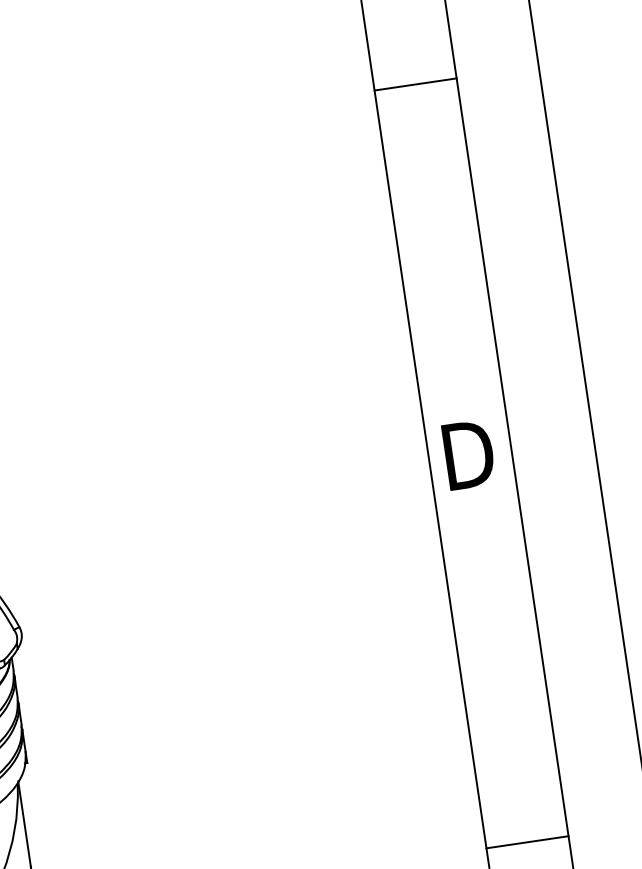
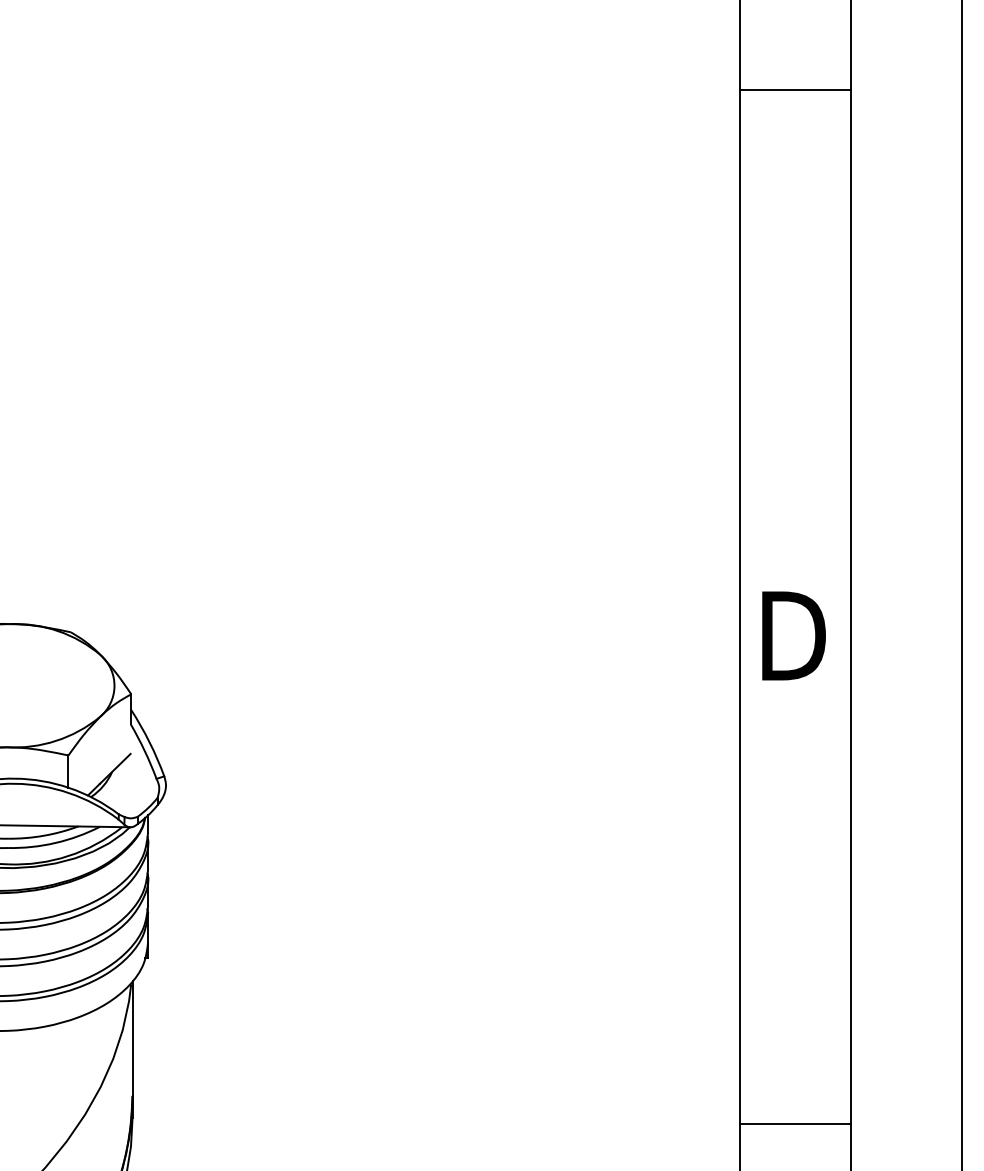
line: (415, 84) -> (795, 89), moved
line: (527, 841) -> (795, 1123), moved

